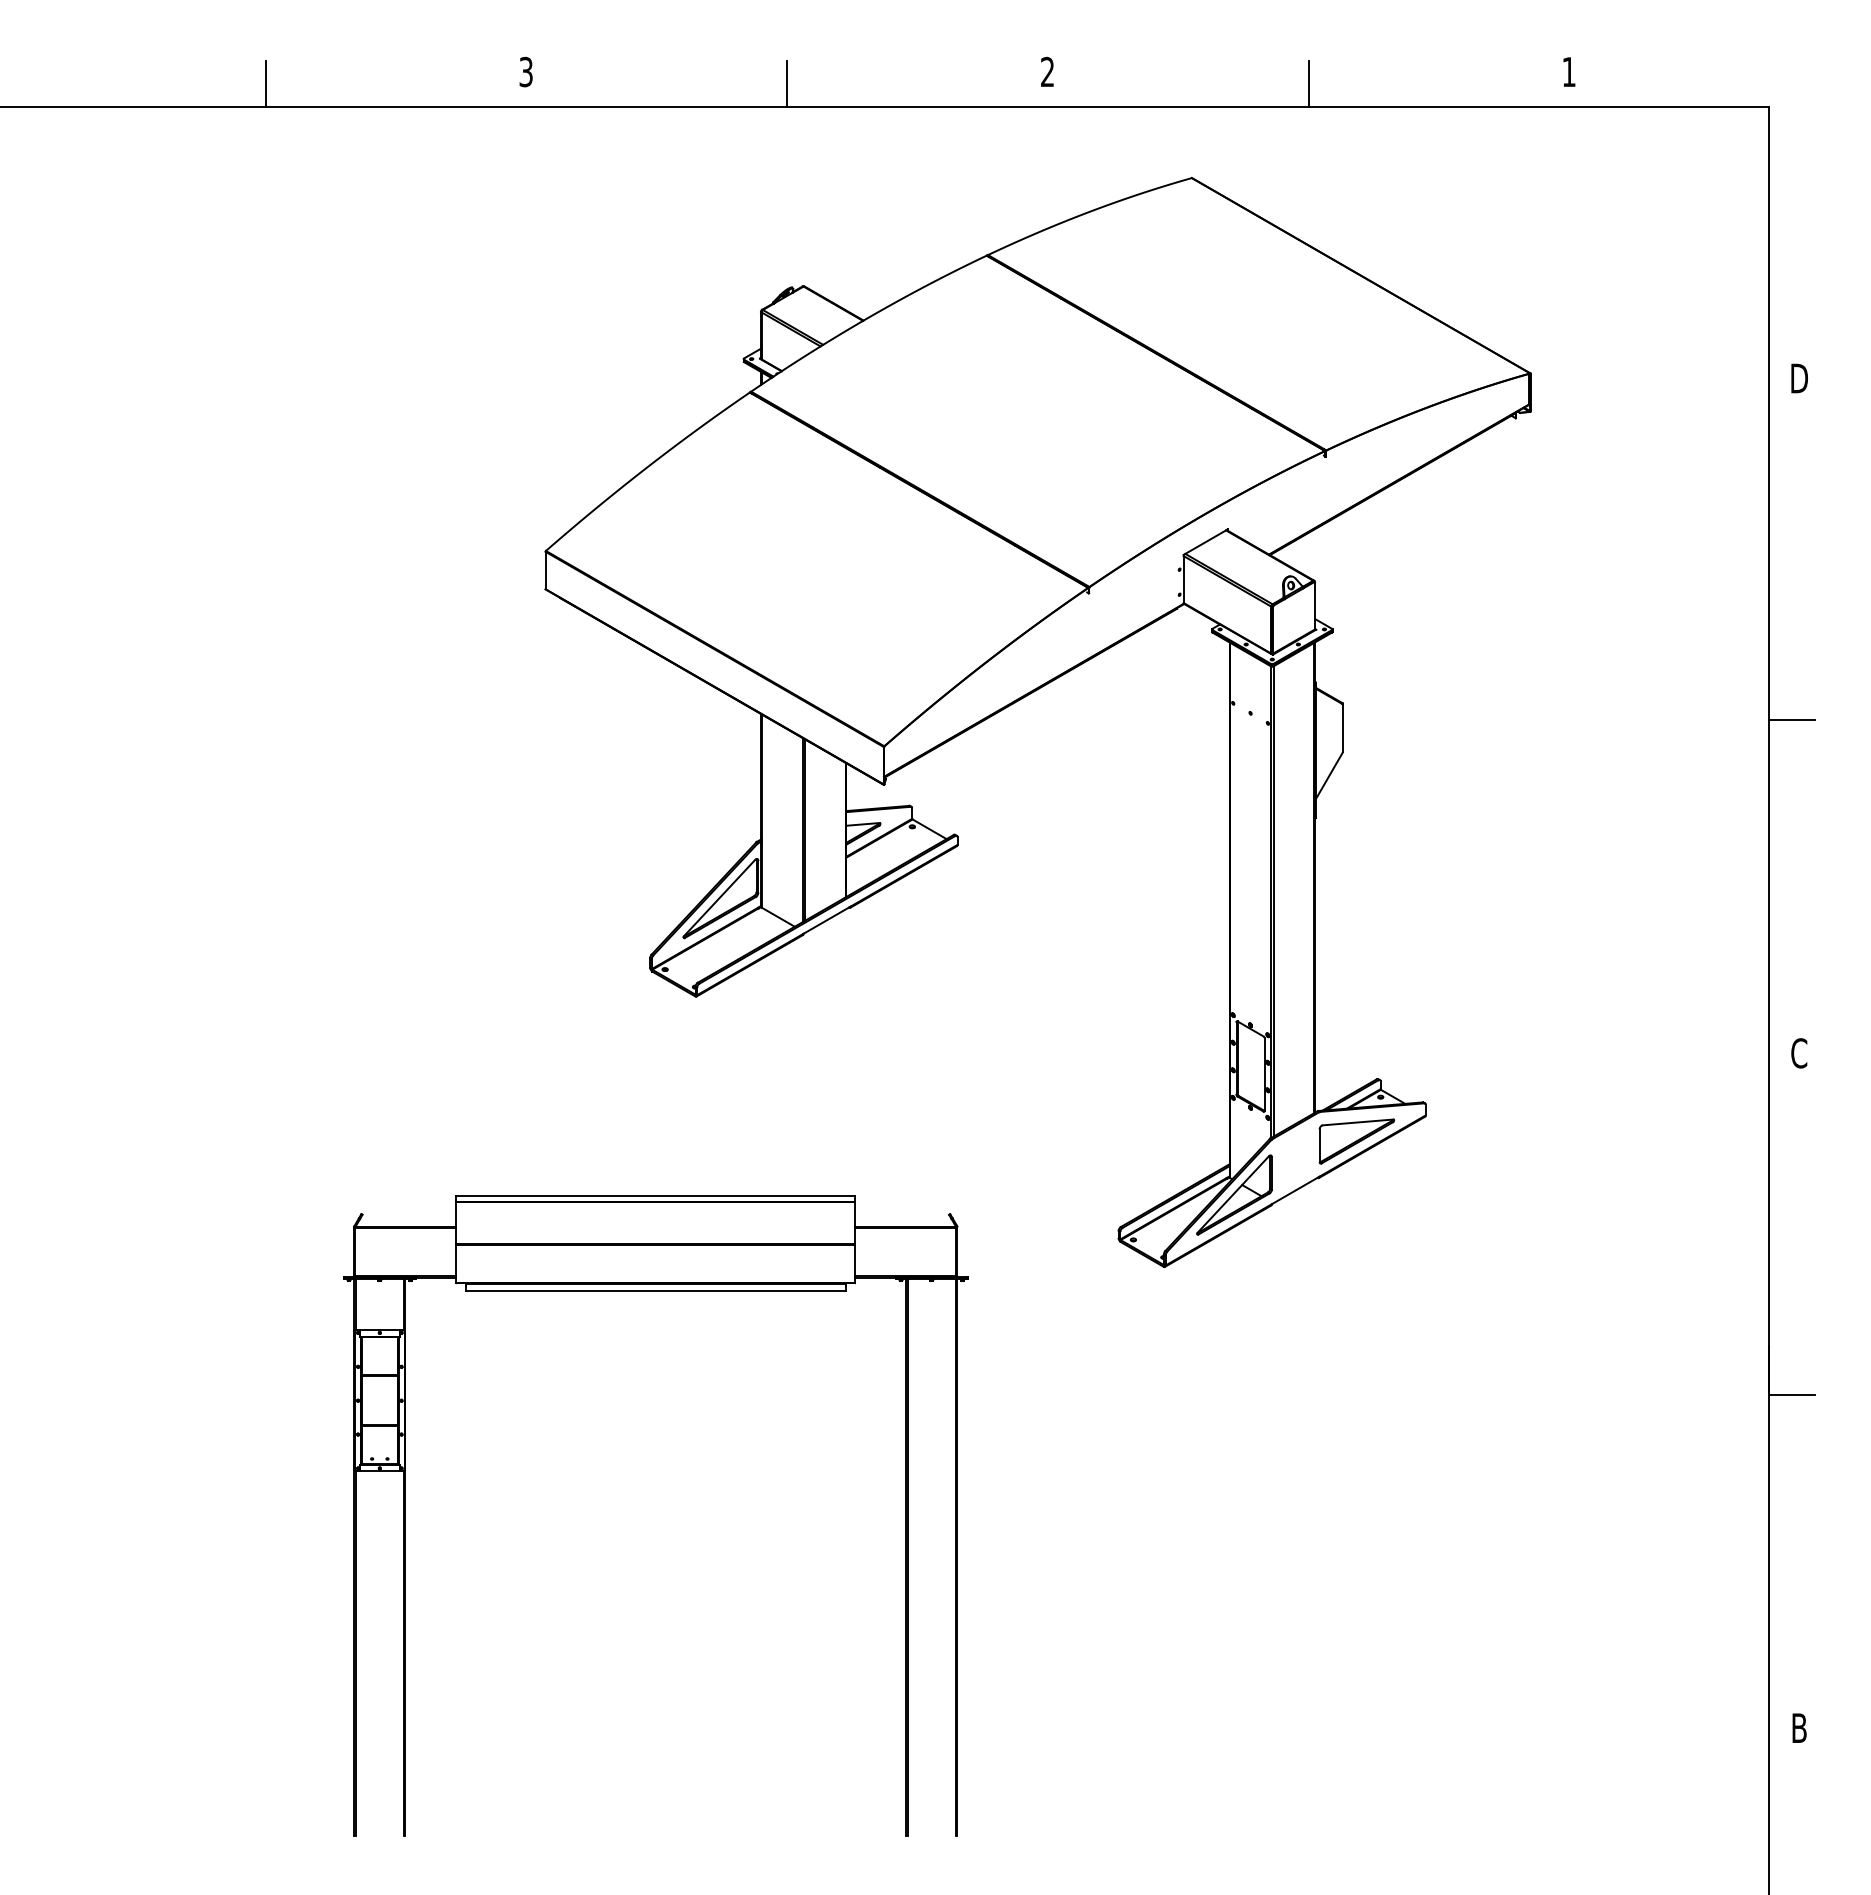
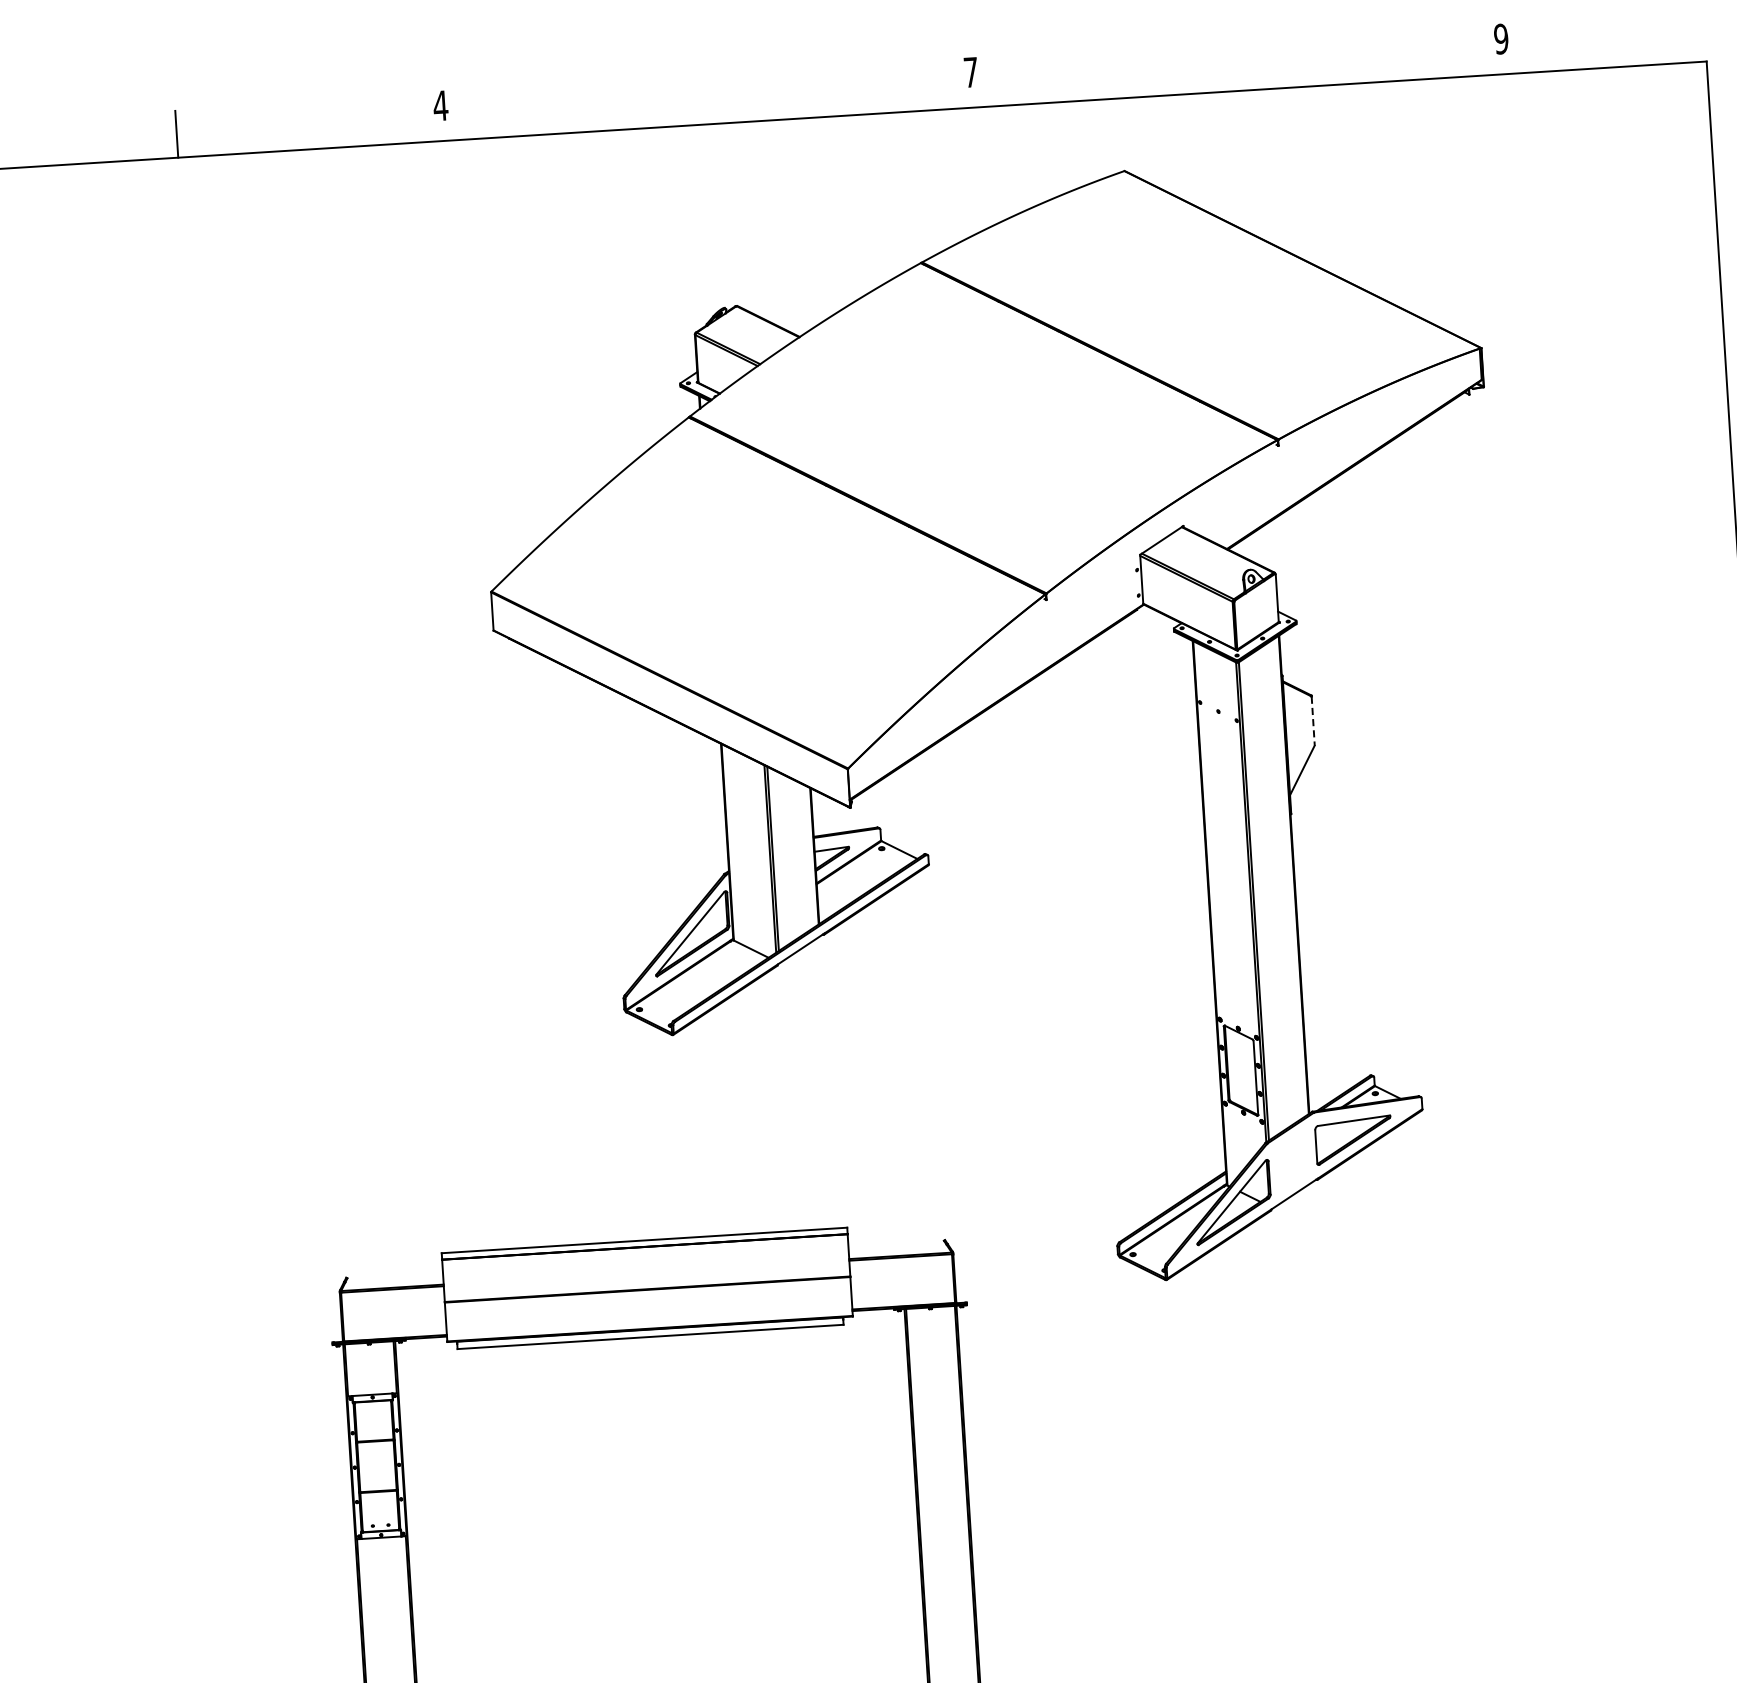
text: (526, 71) -> (441, 105), 3 -> 4
text: (1047, 71) -> (970, 71), 2 -> 7
text: (1568, 71) -> (1500, 38), 1 -> 9
line: (787, 83) -> (707, 100), removed
line: (1308, 83) -> (1237, 67), removed
line: (1342, 728) -> (1312, 721), solid -> dashed

